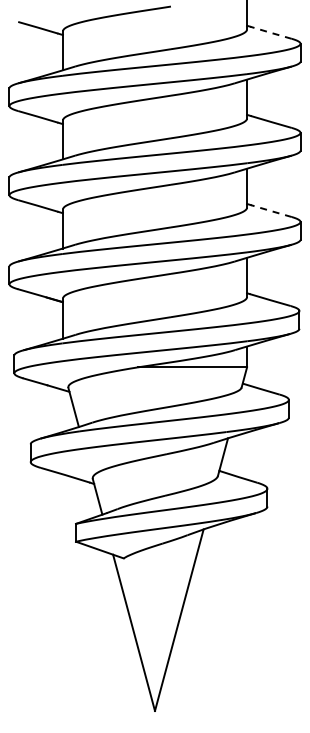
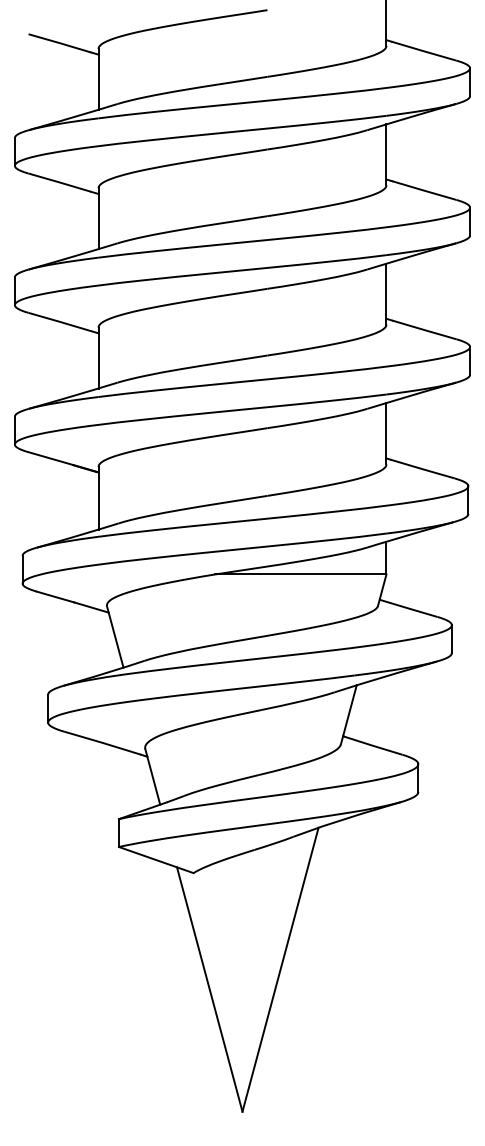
line: (270, 32) -> (423, 50), dashed -> solid
line: (271, 211) -> (424, 330), dashed -> solid

